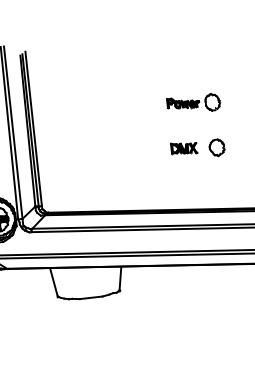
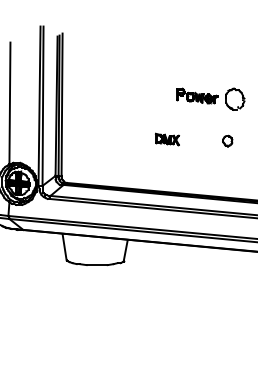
part: (194, 103) -> (211, 98), size x1.4
part: (216, 147) -> (227, 140), size x0.7
part: (184, 148) -> (167, 139), moved

